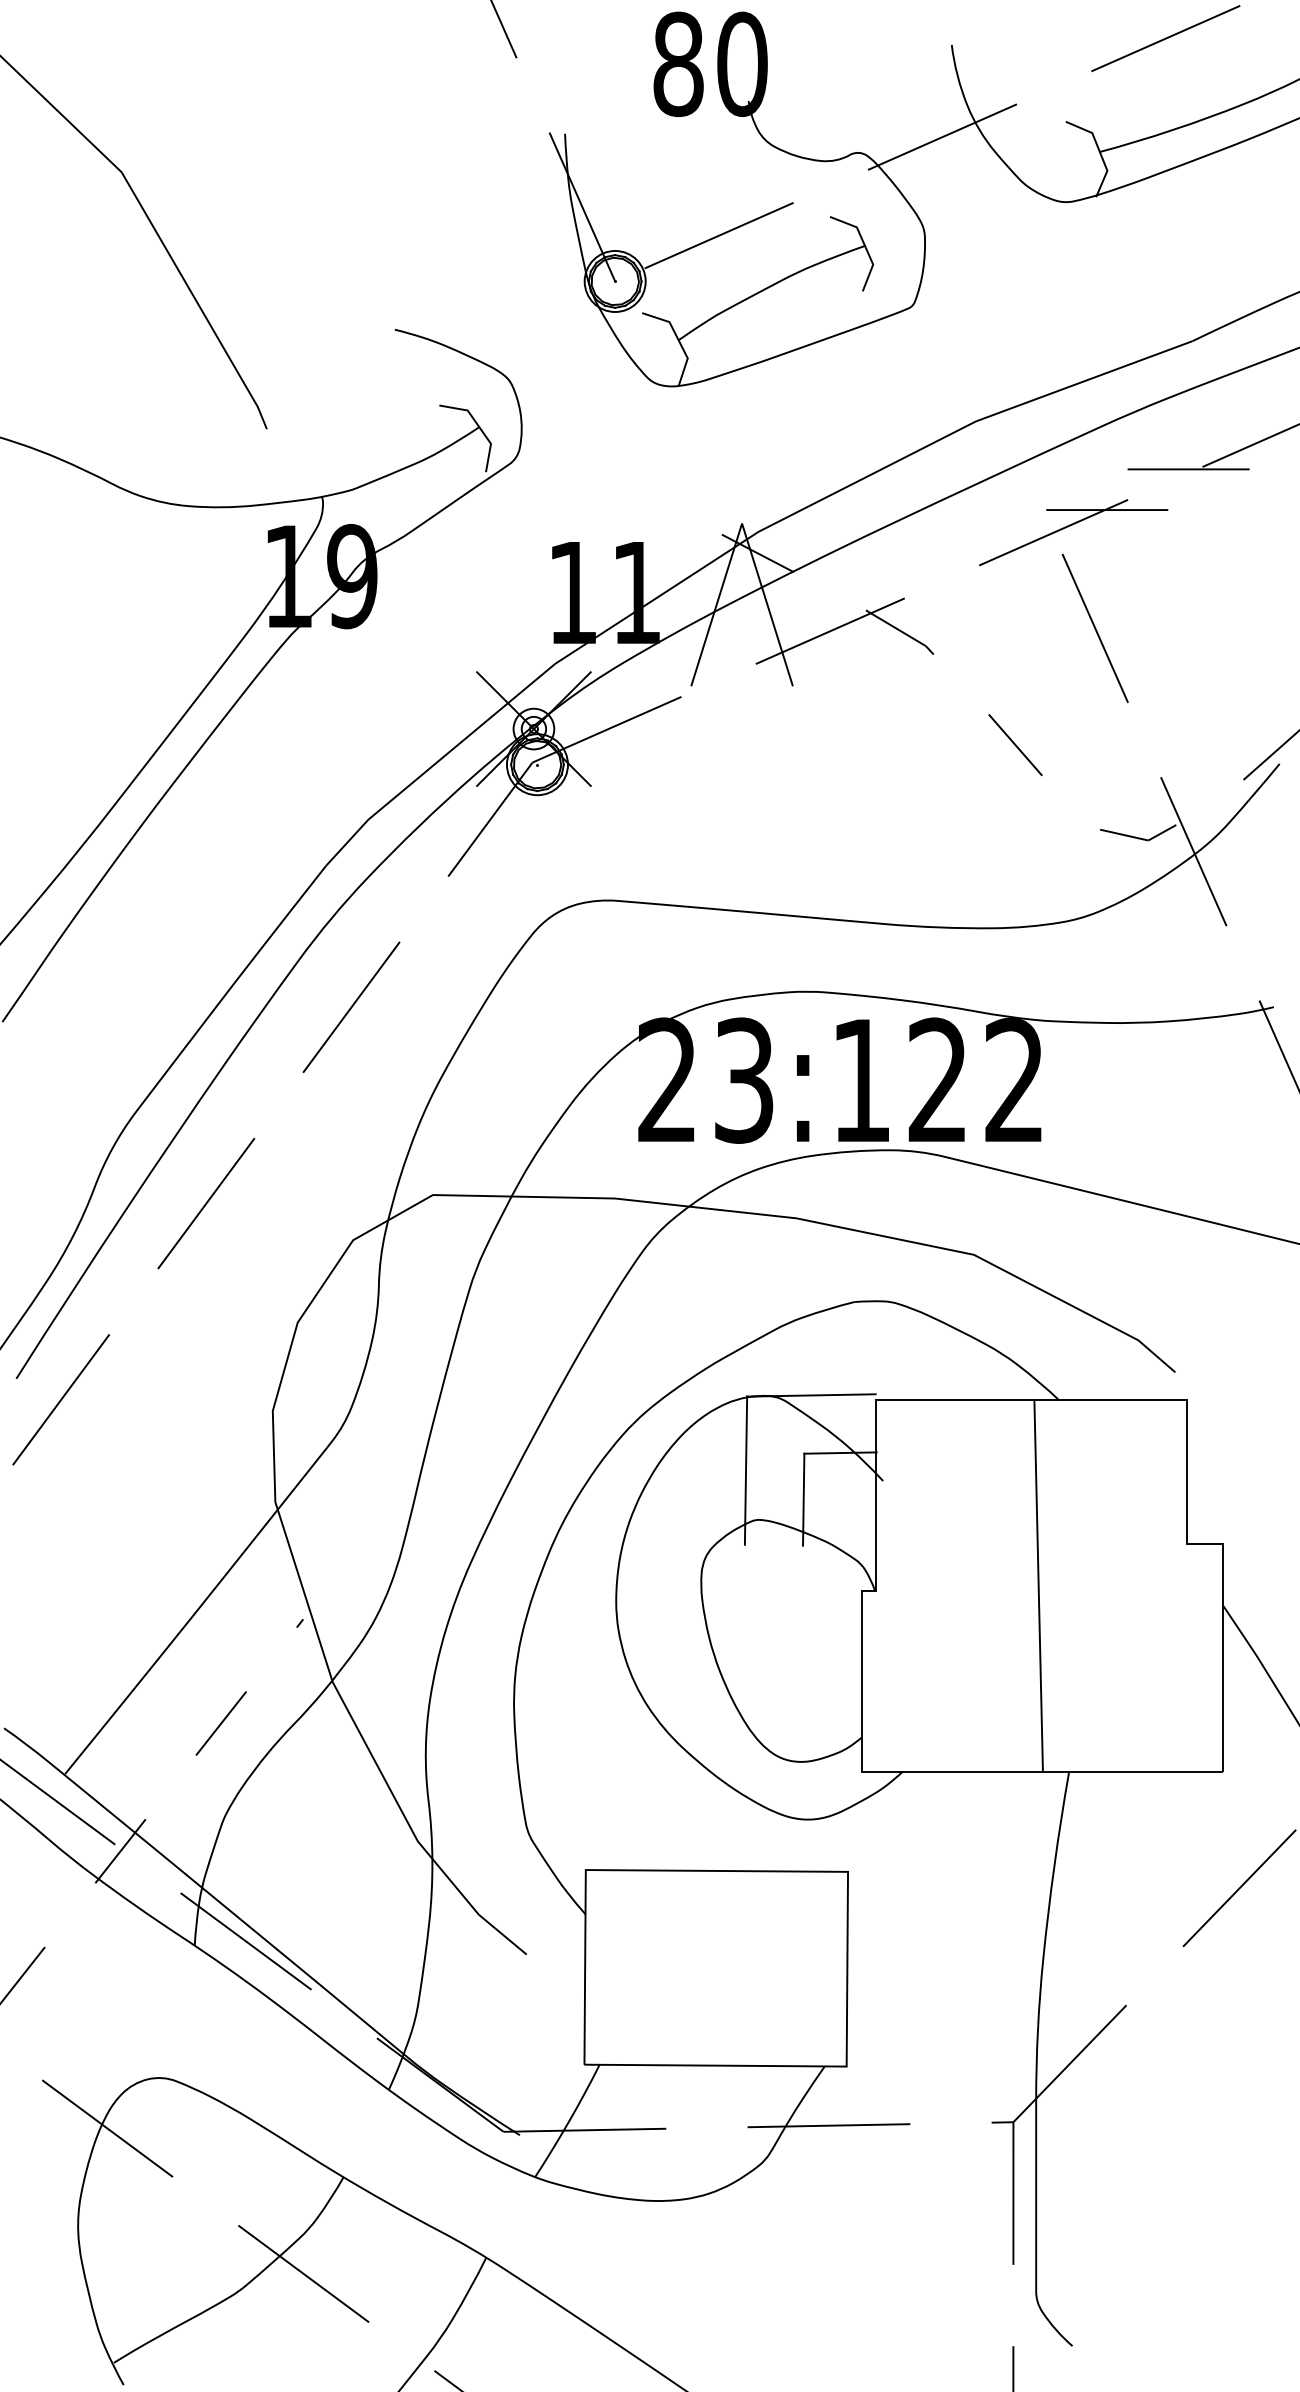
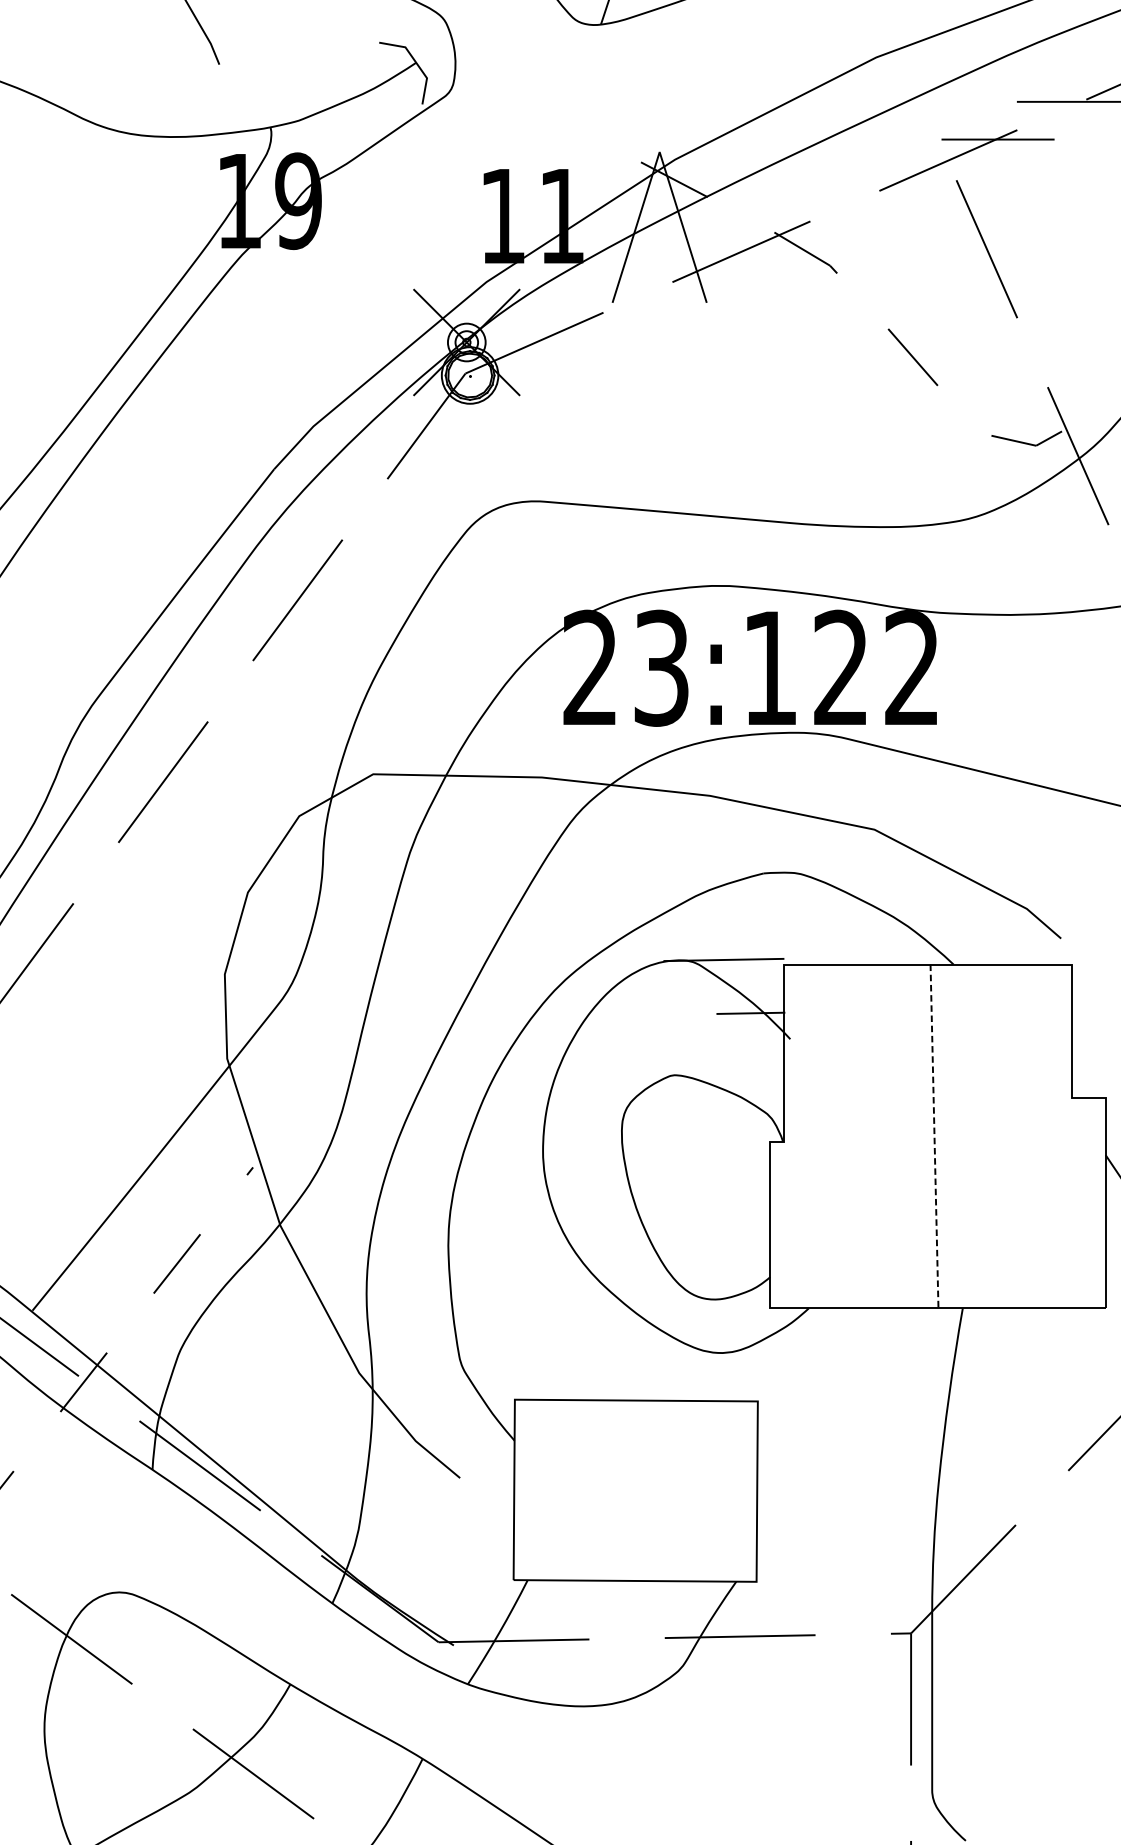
line: (745, 1470) -> (662, 1029), removed
line: (803, 1499) -> (716, 1056), removed
line: (1038, 1586) -> (934, 1136), solid -> dashed

